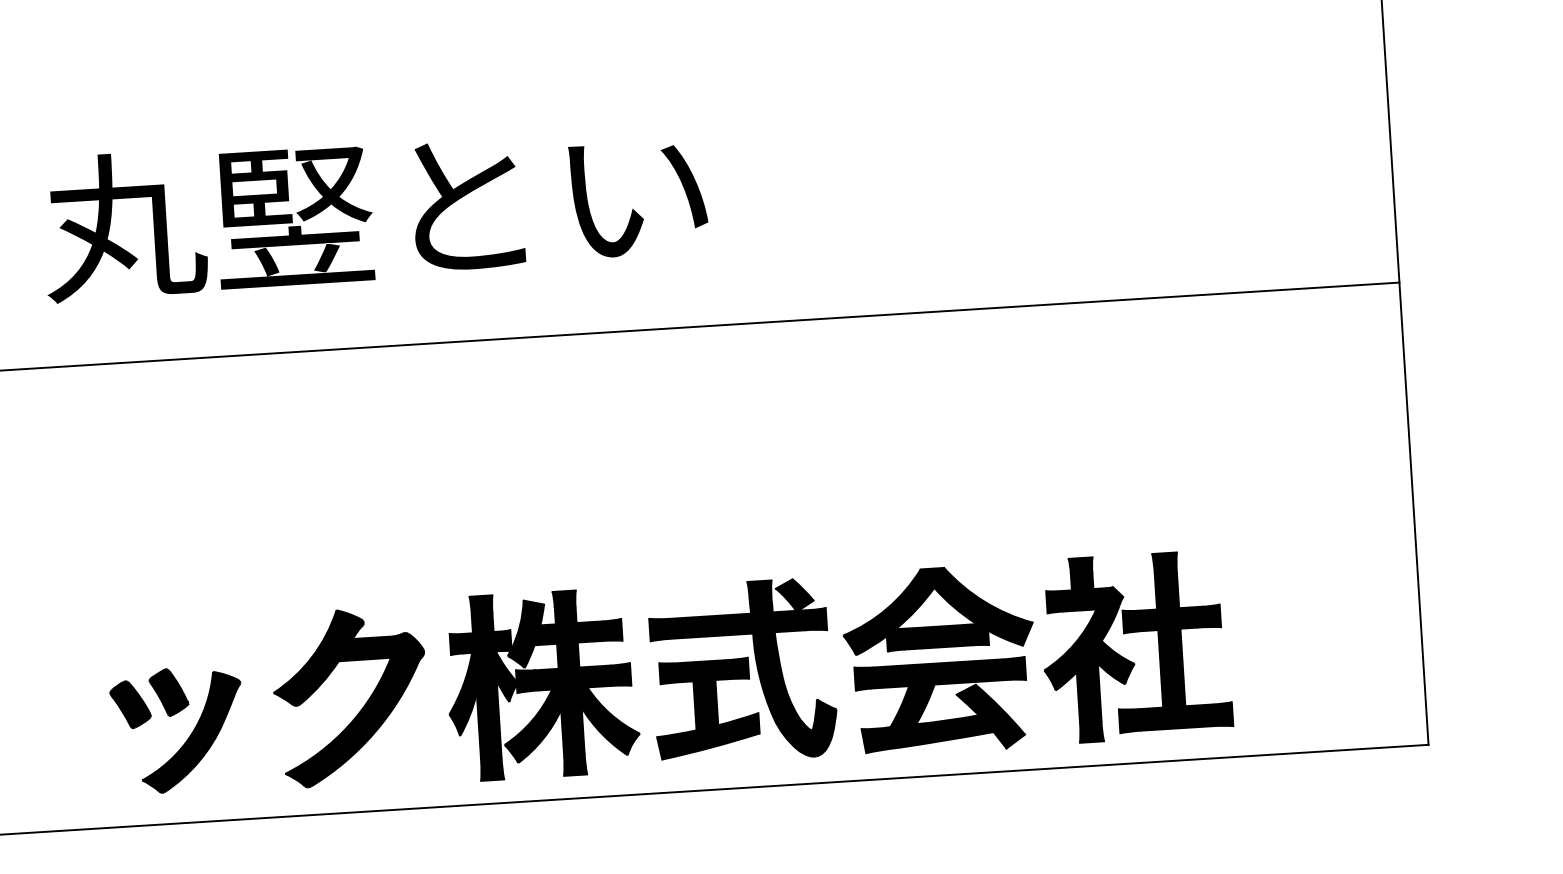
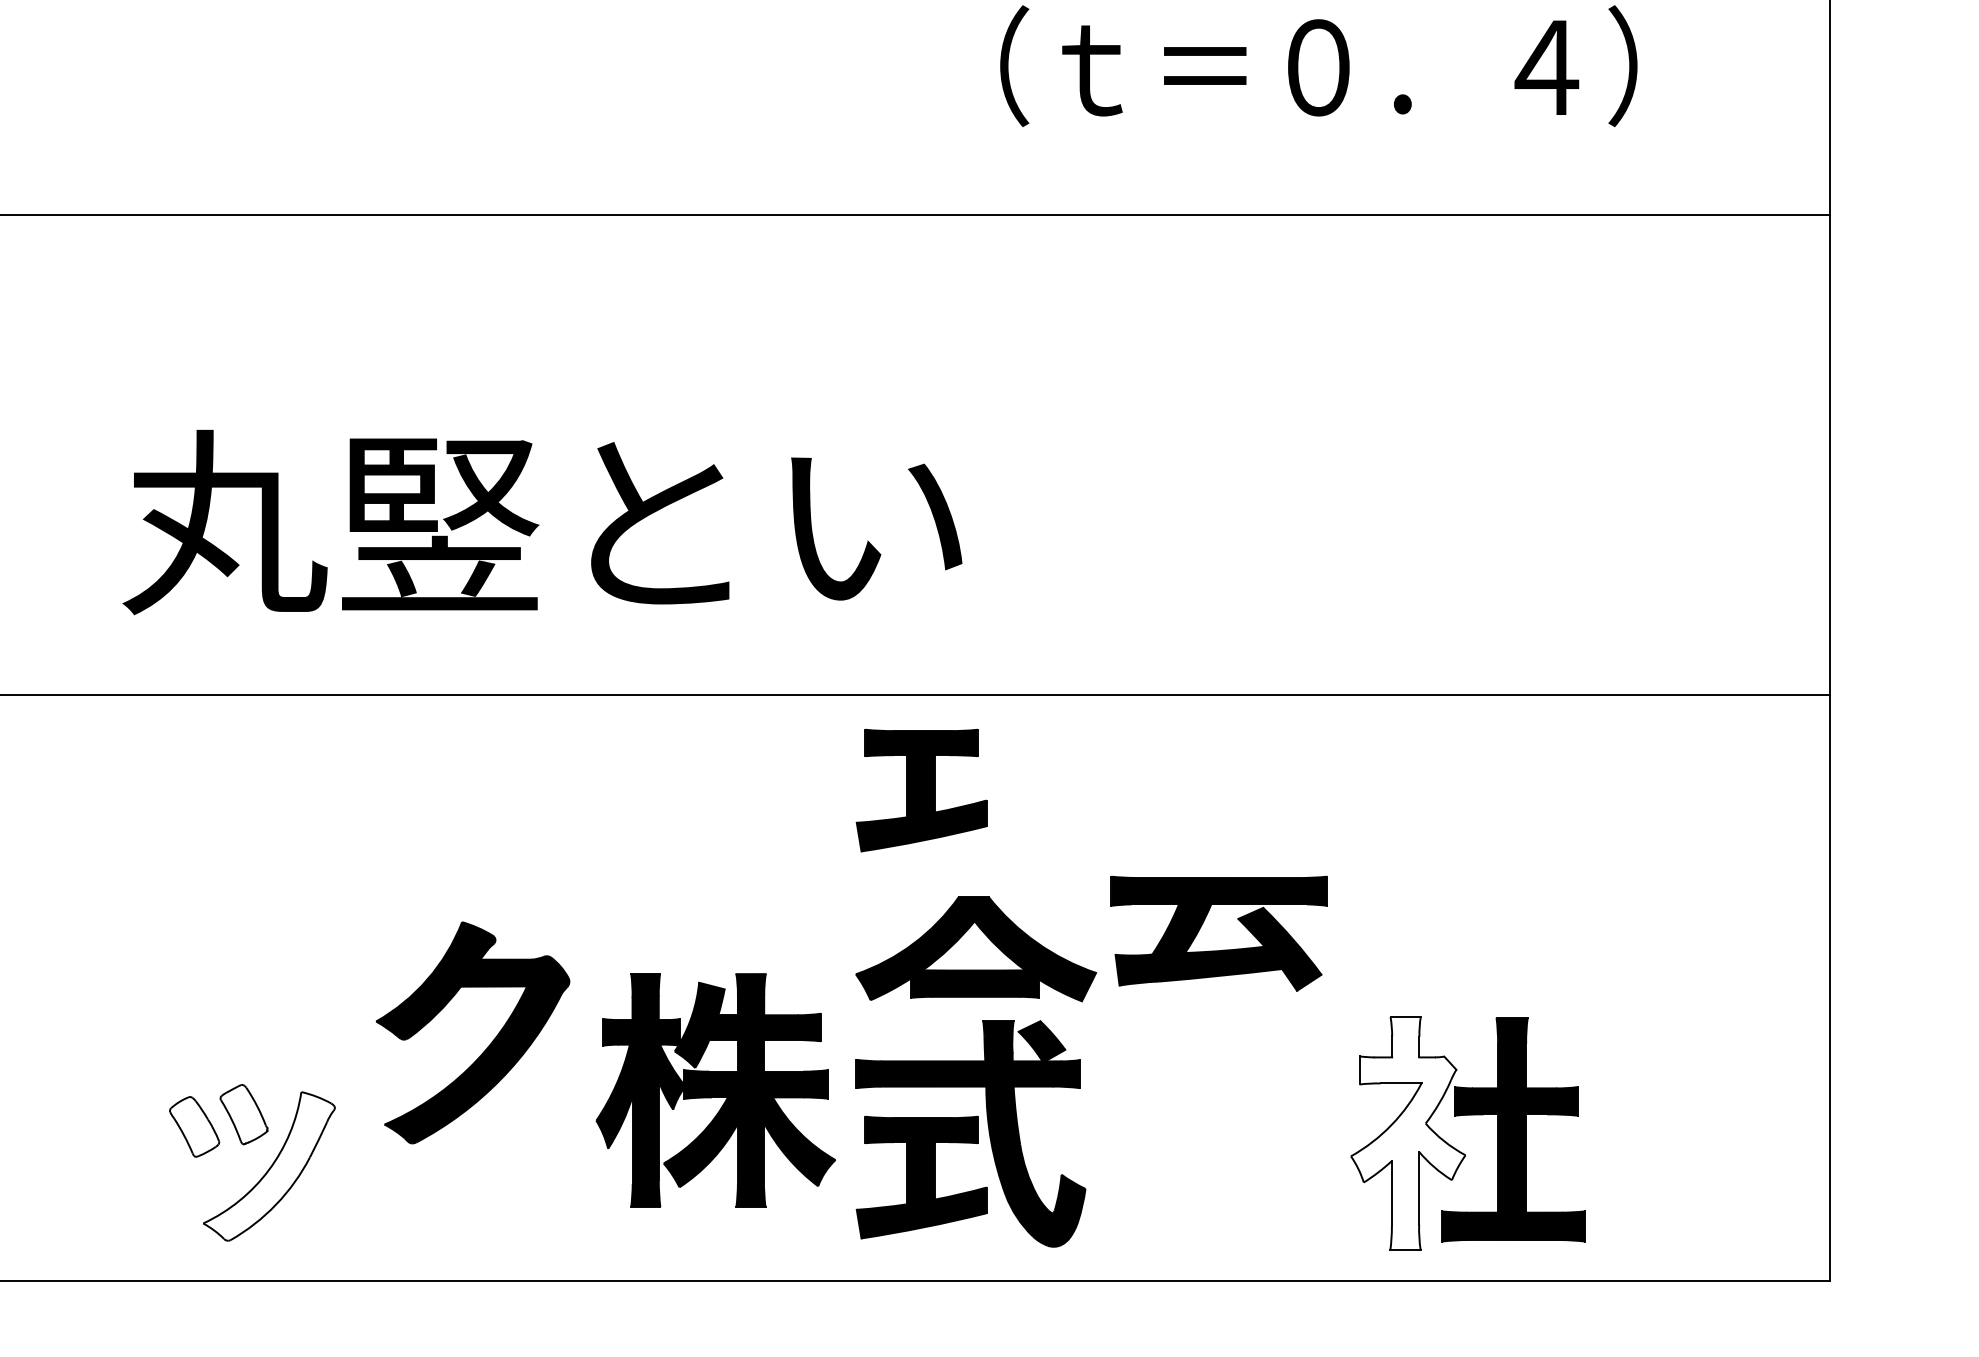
part: (687, 403) -> (921, 790), added
part: (937, 610) -> (976, 949), moved
fill: (1087, 649) -> (1407, 1133), removed
part: (541, 684) -> (715, 1090), moved
fill: (168, 692) -> (243, 1114), removed
fill: (130, 704) -> (194, 1126), removed
part: (362, 707) -> (487, 1046), moved
part: (946, 719) -> (1223, 949), moved
fill: (190, 732) -> (268, 1166), removed

